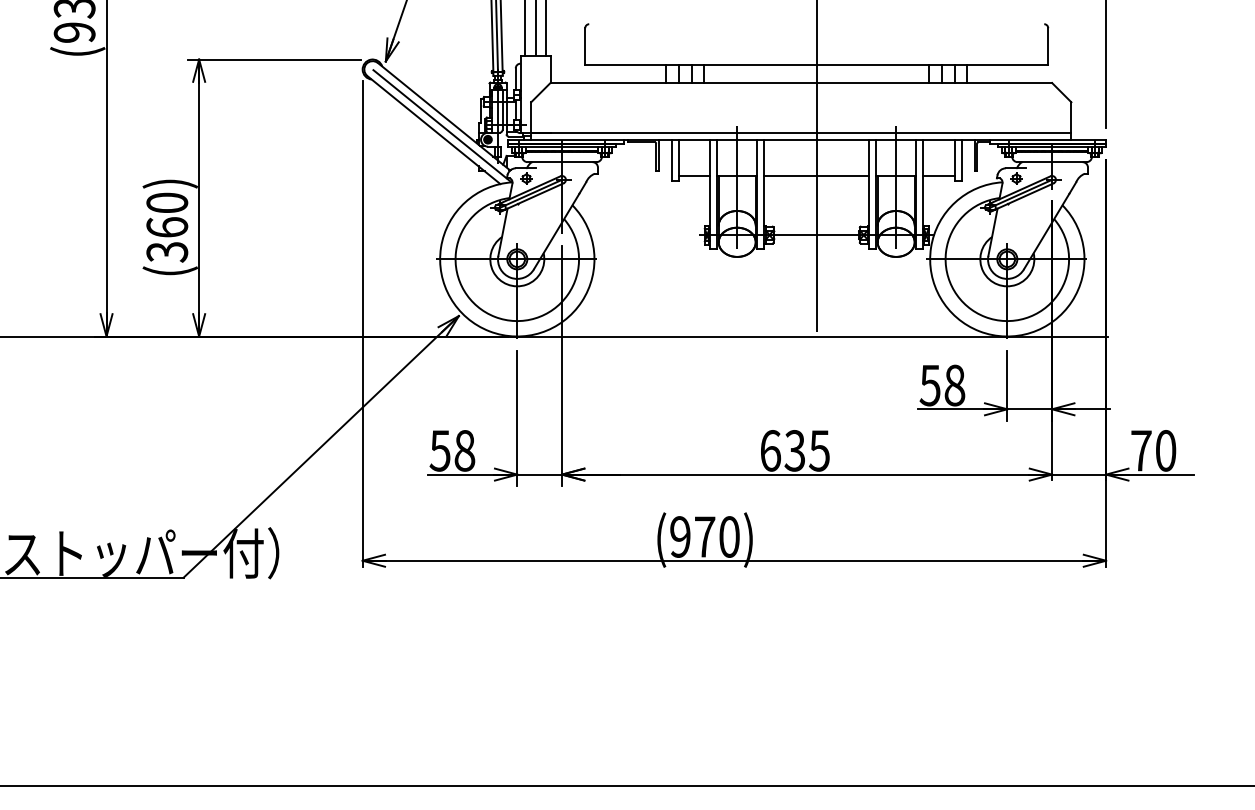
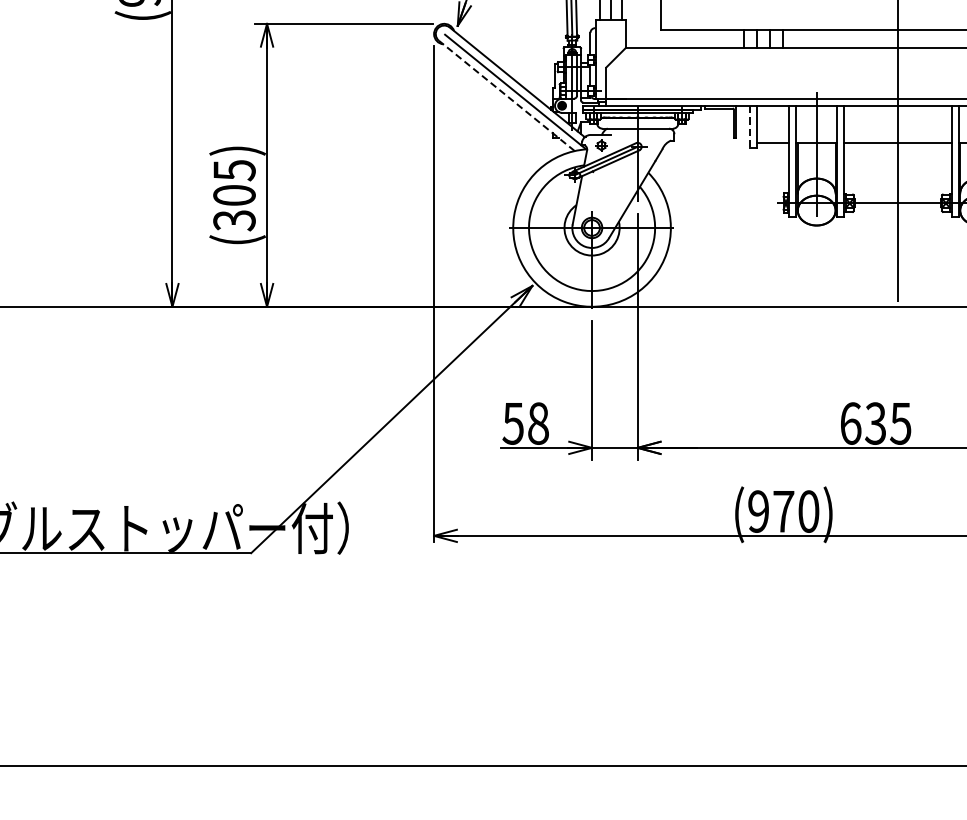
line: (433, 130) -> (506, 96), solid -> dashed
line: (671, 160) -> (749, 127), solid -> dashed
text: (167, 214) -> (234, 182), (360) -> (305)

